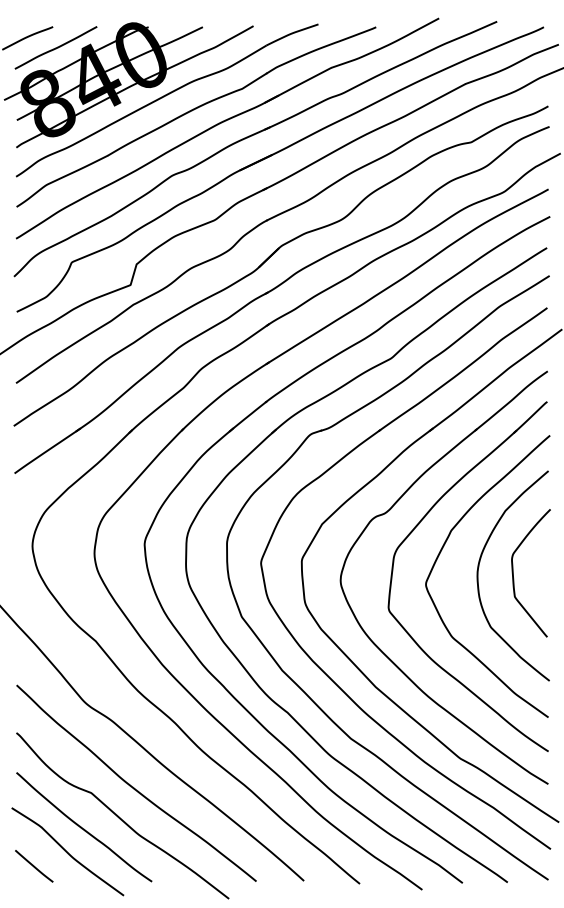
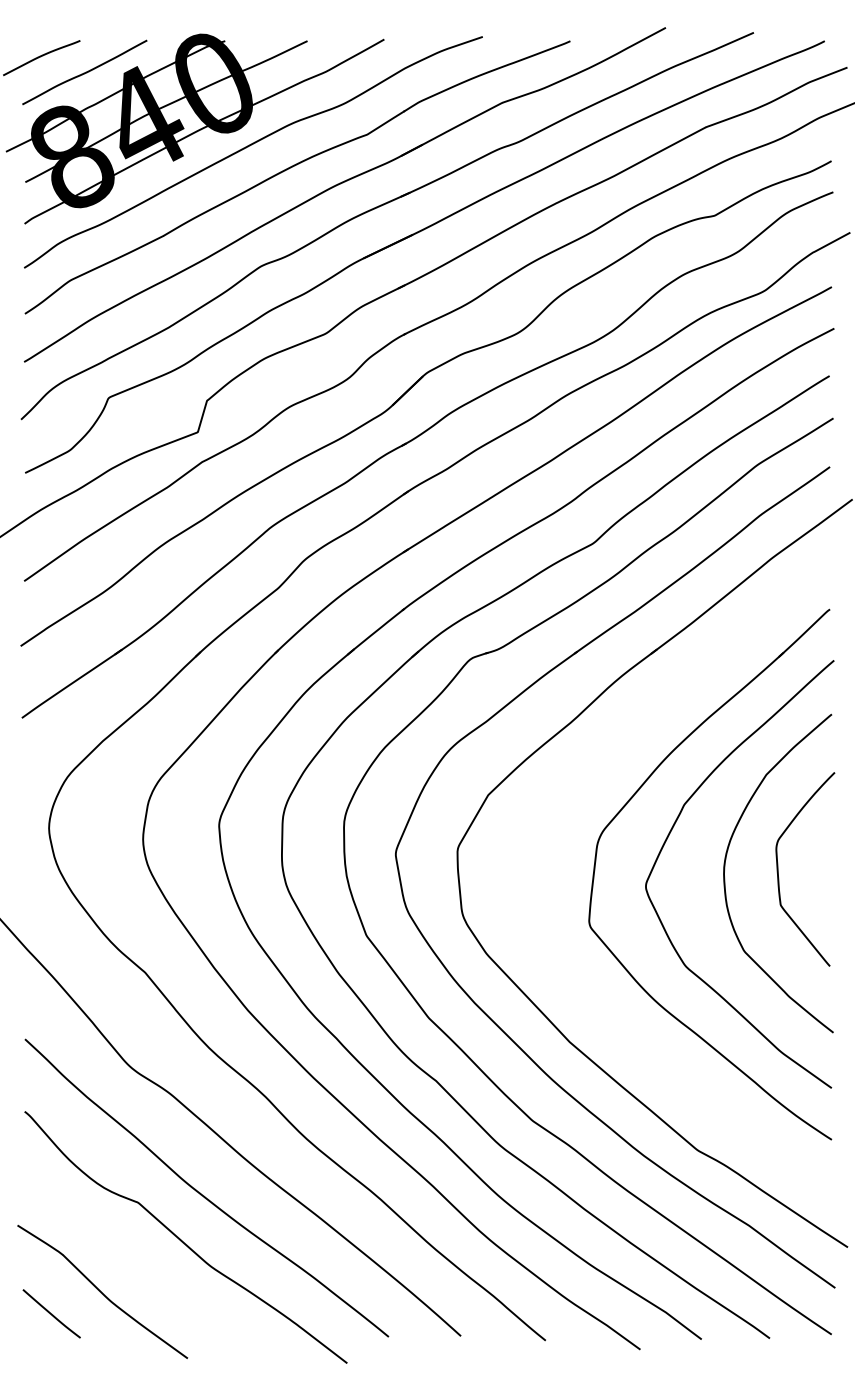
part: (389, 511) -> (590, 775), removed
curve: (84, 828) -> (127, 1256), removed

